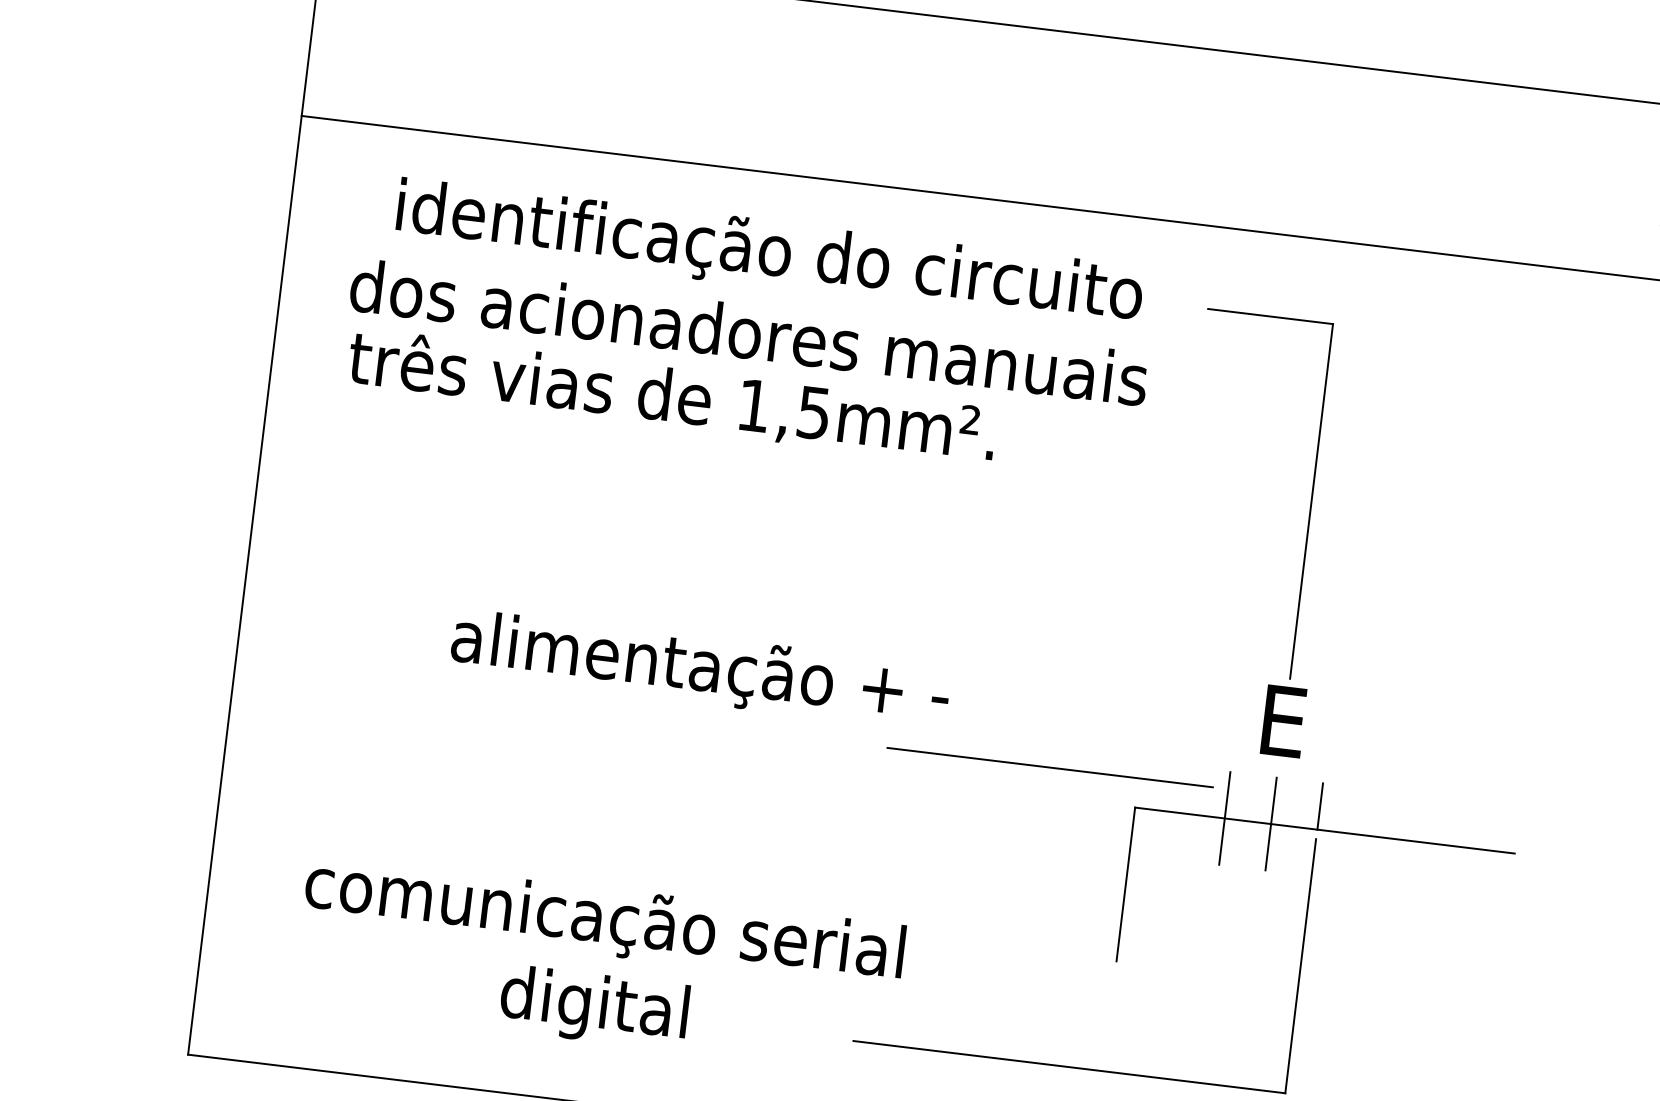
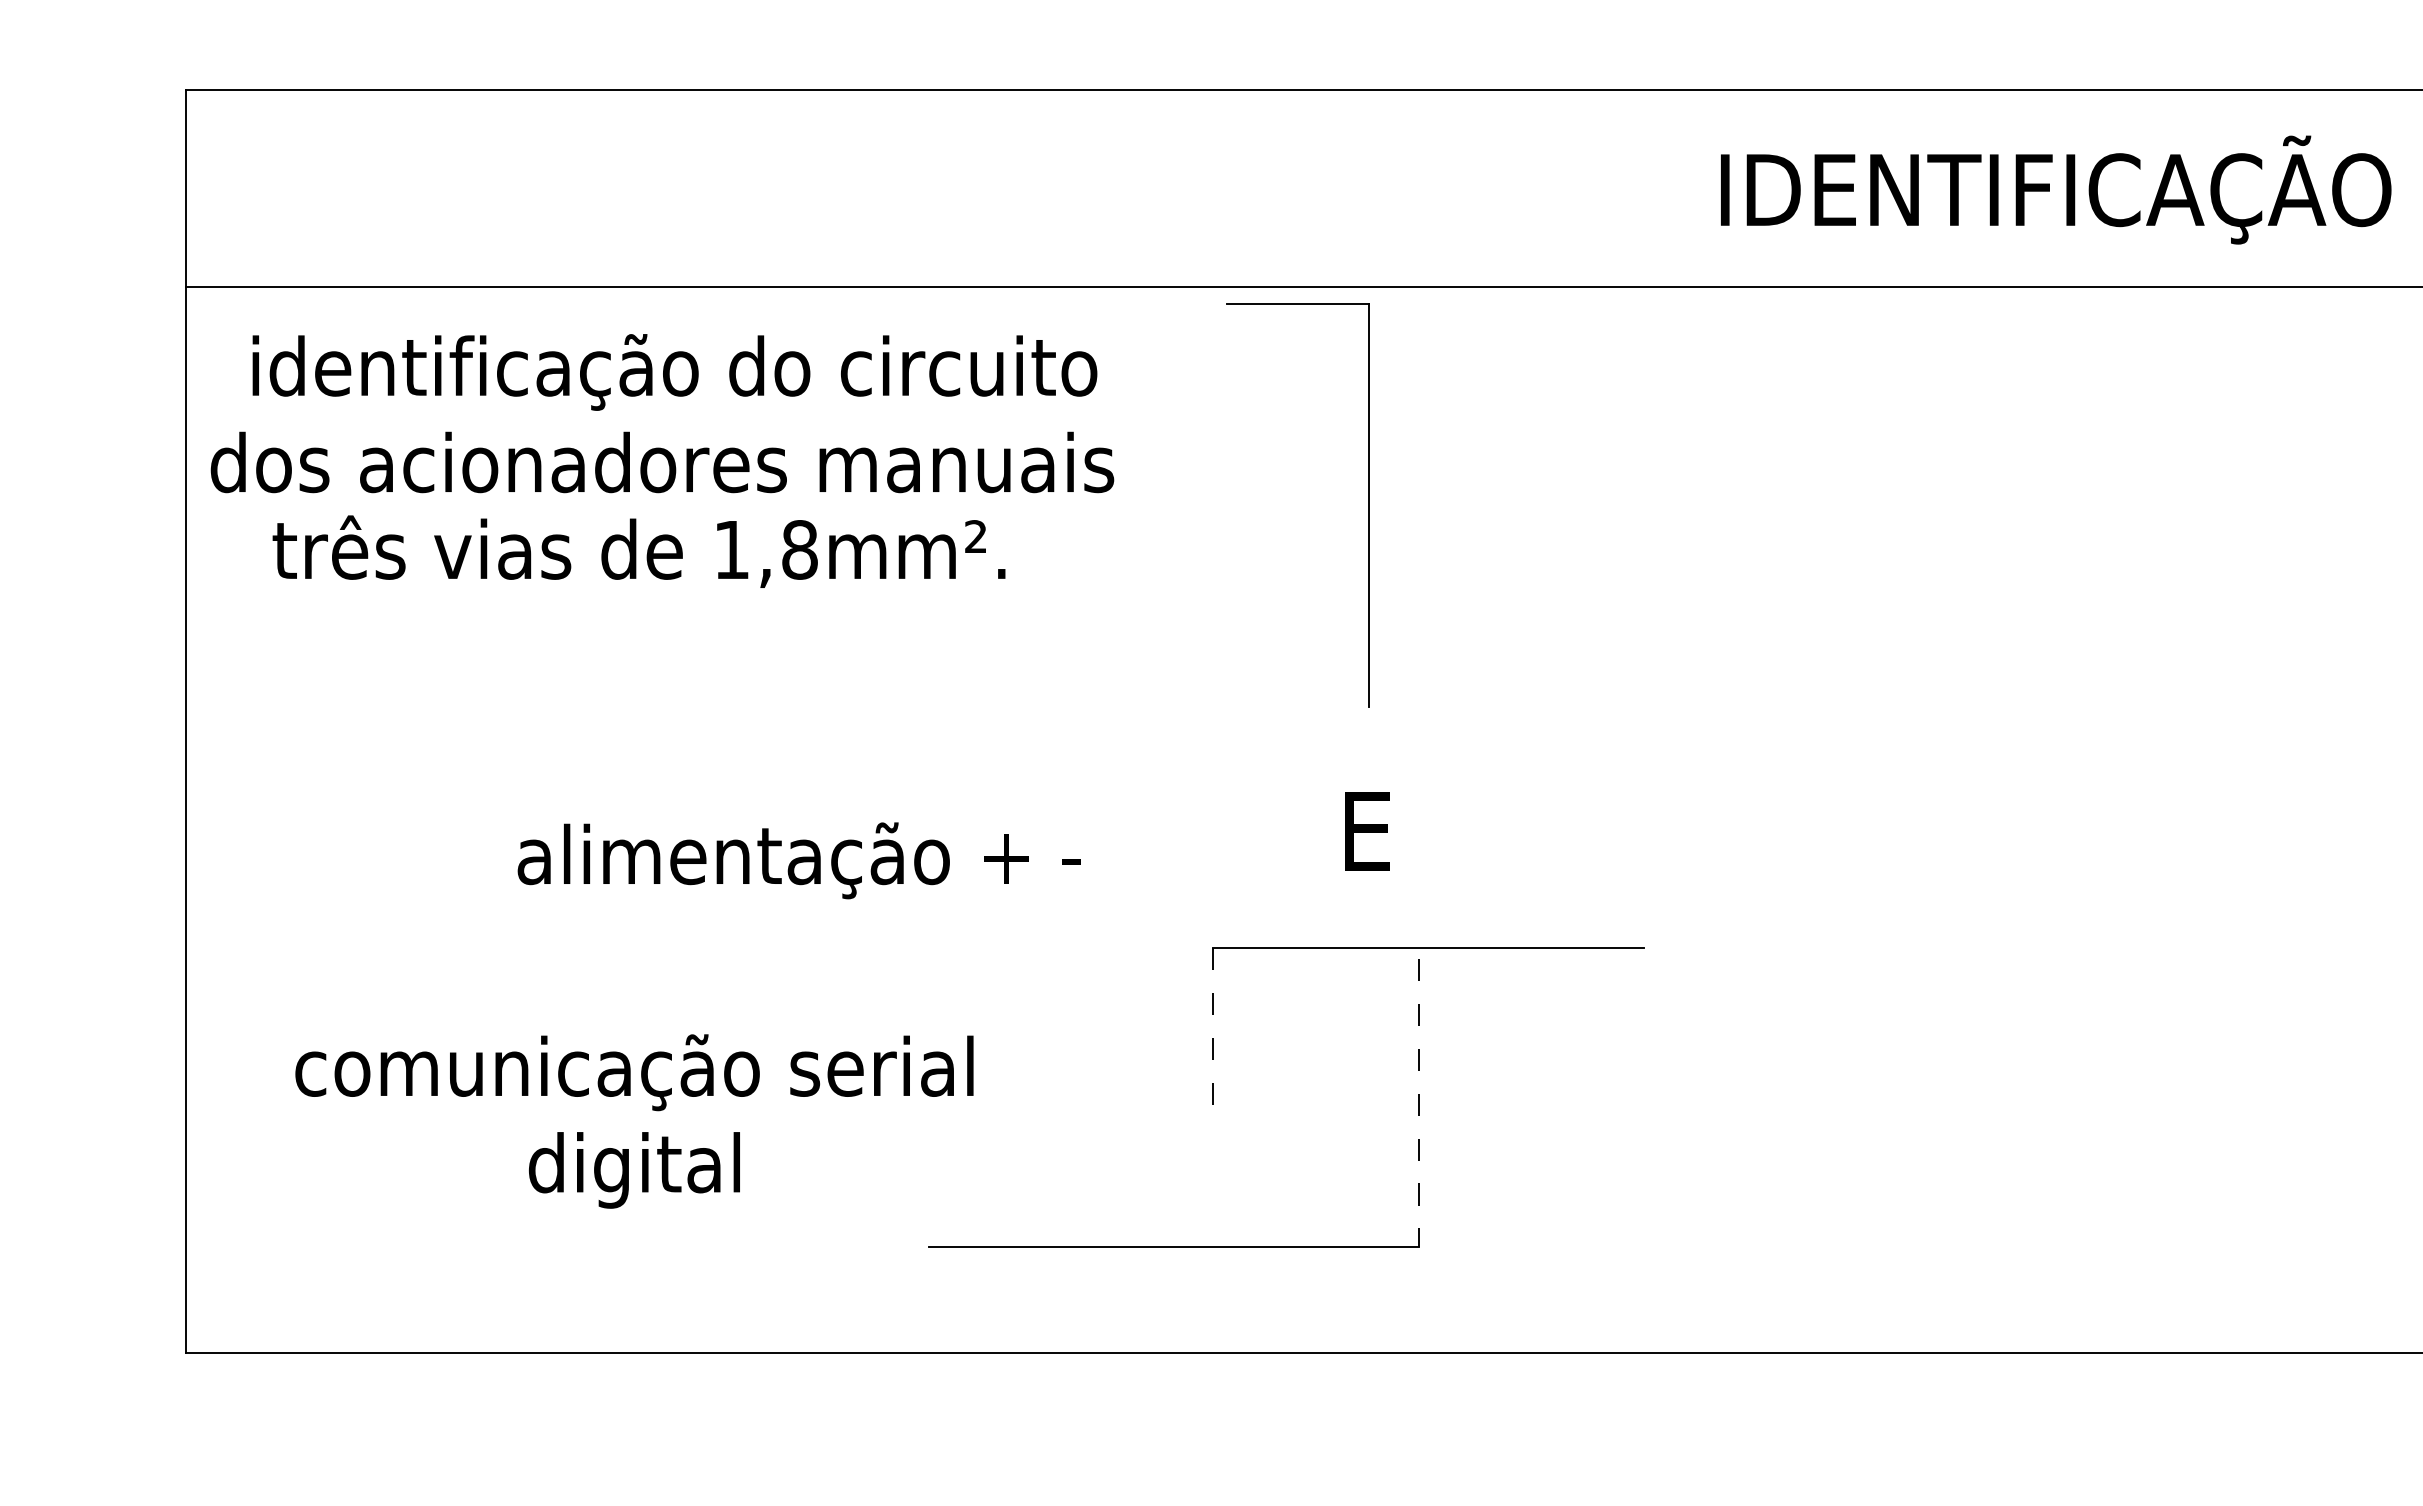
text: (754, 289) -> (662, 413), moved
text: (813, 412) -> (799, 549), 1,5mm². -> 1,8mm².
part: (1311, 501) -> (1368, 505), moved
text: (699, 669) -> (798, 860), moved
line: (1049, 767) -> (1111, 914), removed
line: (1320, 806) -> (1419, 921), removed
line: (1224, 818) -> (1314, 947), removed
line: (1270, 823) -> (1366, 947), removed
line: (1125, 884) -> (1212, 1035), solid -> dashed
text: (599, 964) -> (634, 1121), moved
line: (1300, 966) -> (1419, 1103), solid -> dashed

